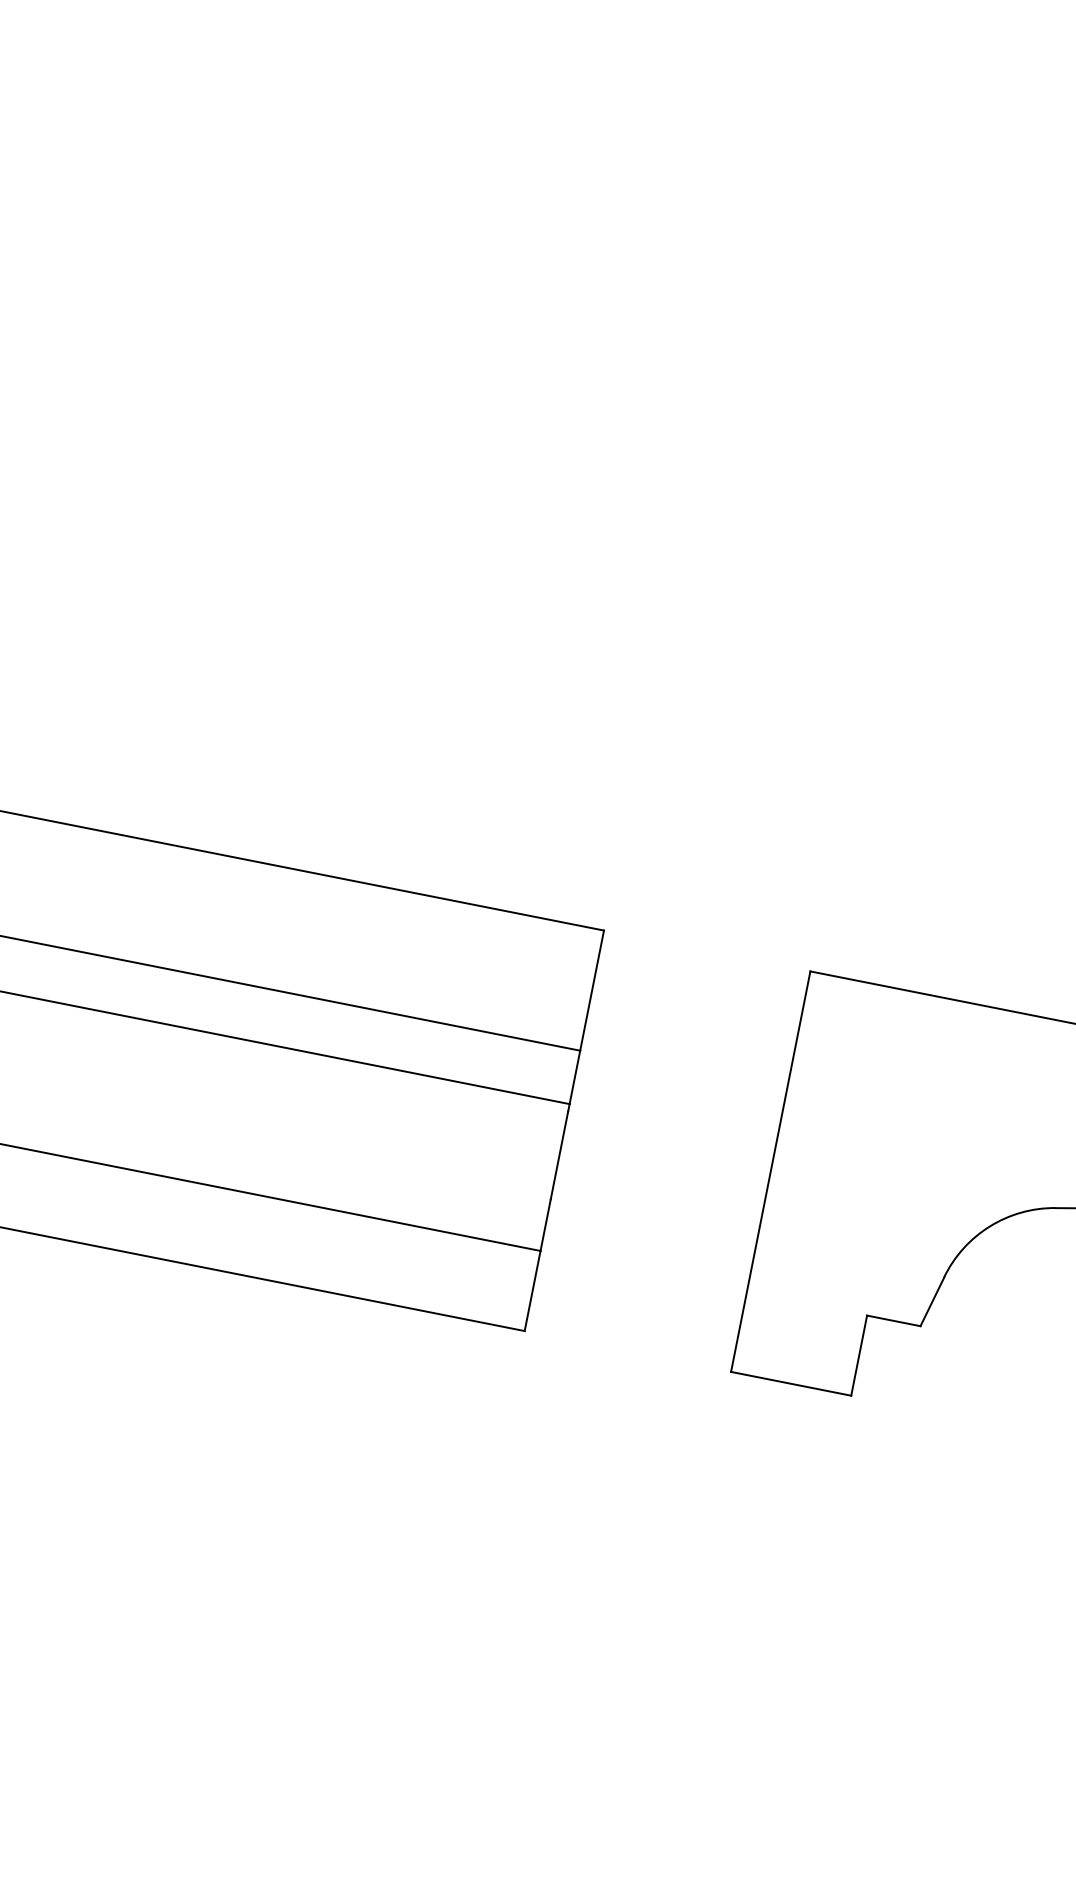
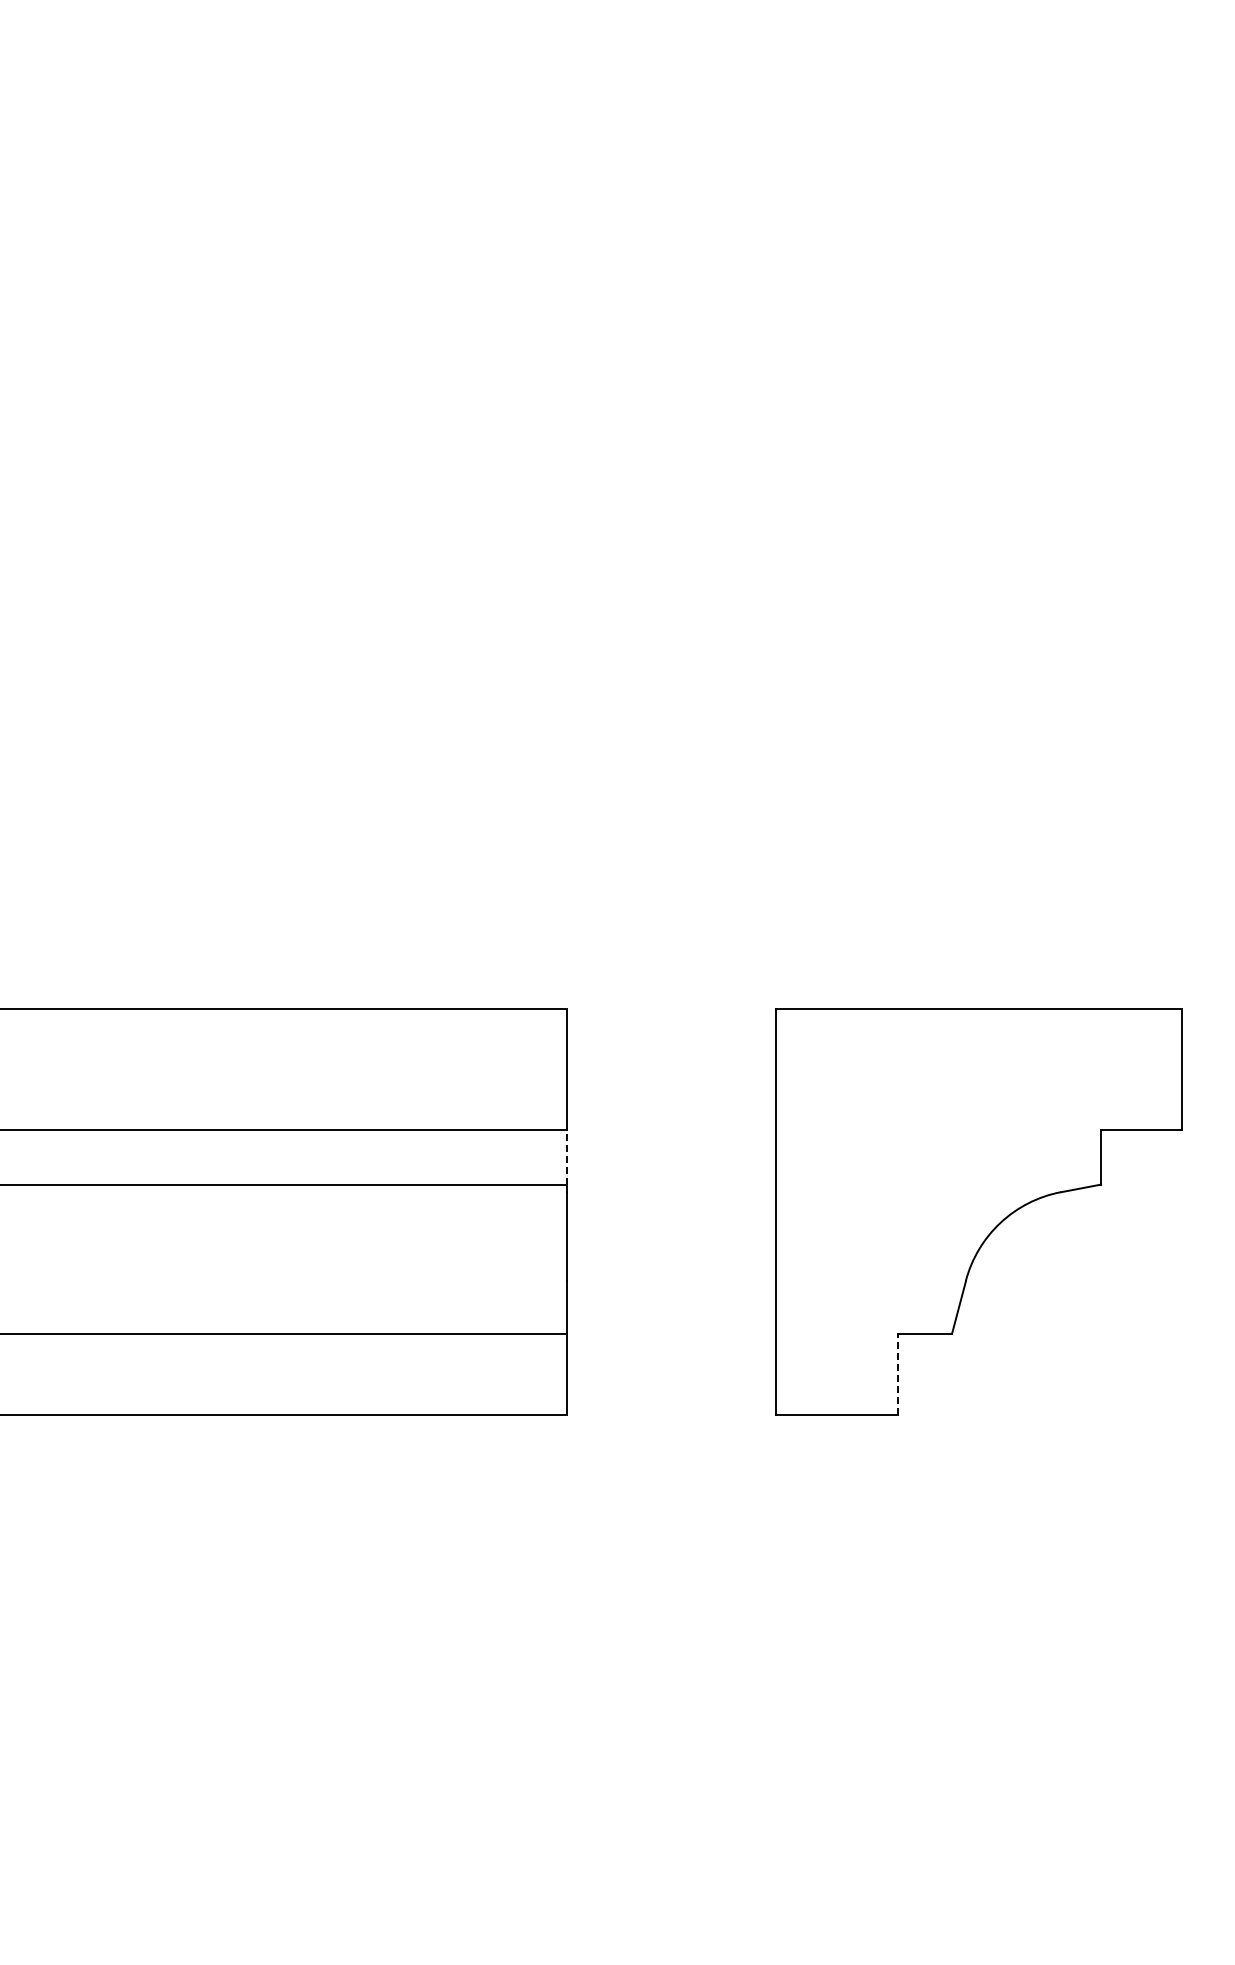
line: (574, 1077) -> (566, 1157), solid -> dashed
line: (858, 1355) -> (897, 1374), solid -> dashed

